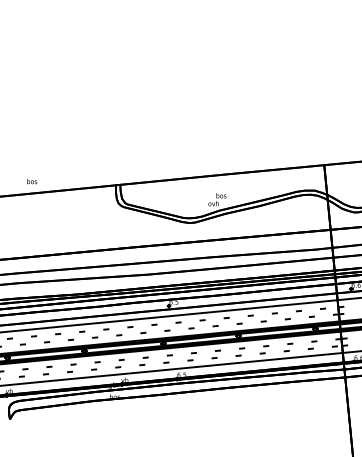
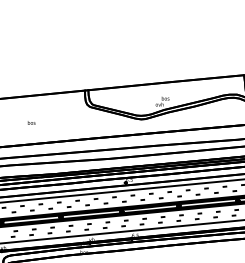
text: (32, 181) -> (31, 122), moved

